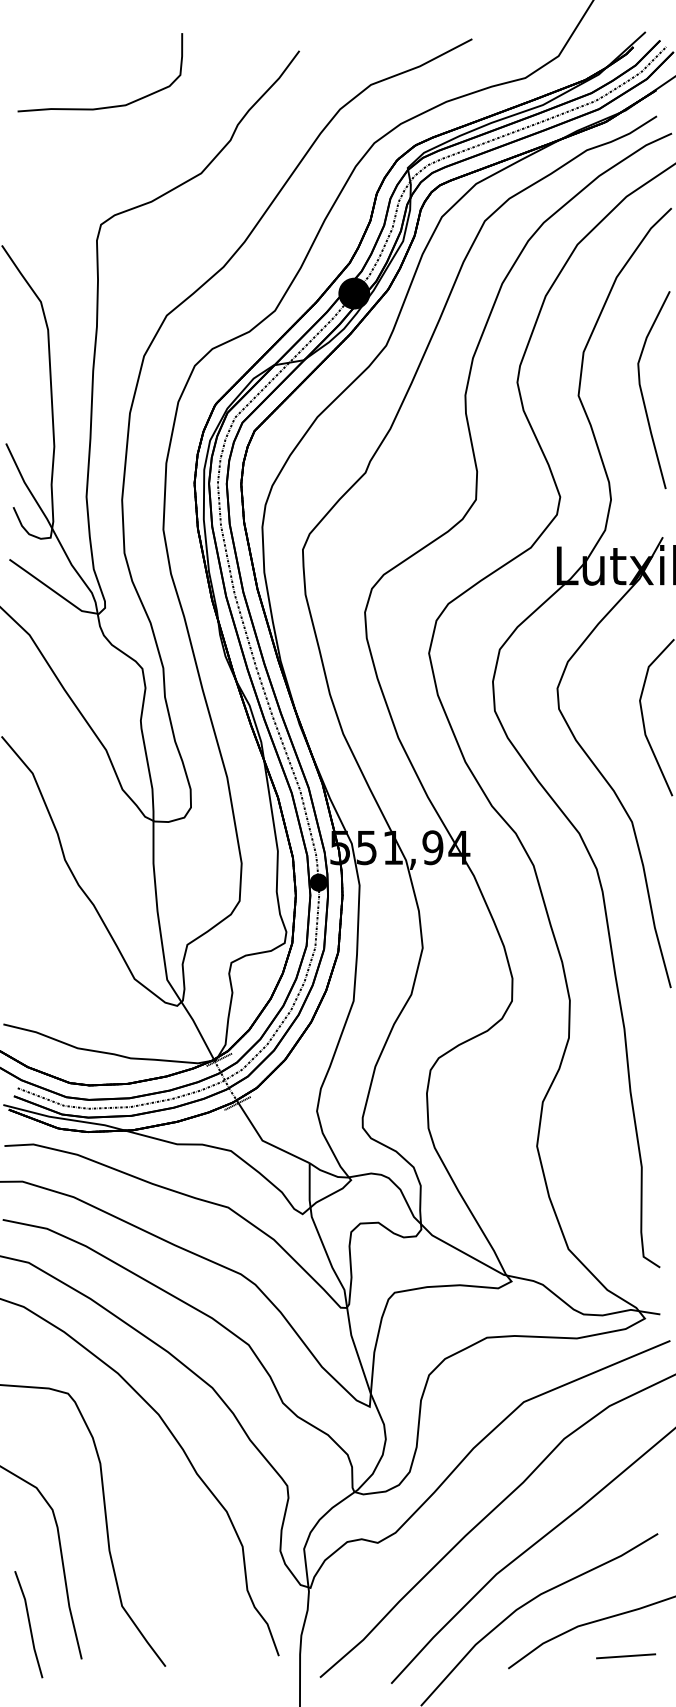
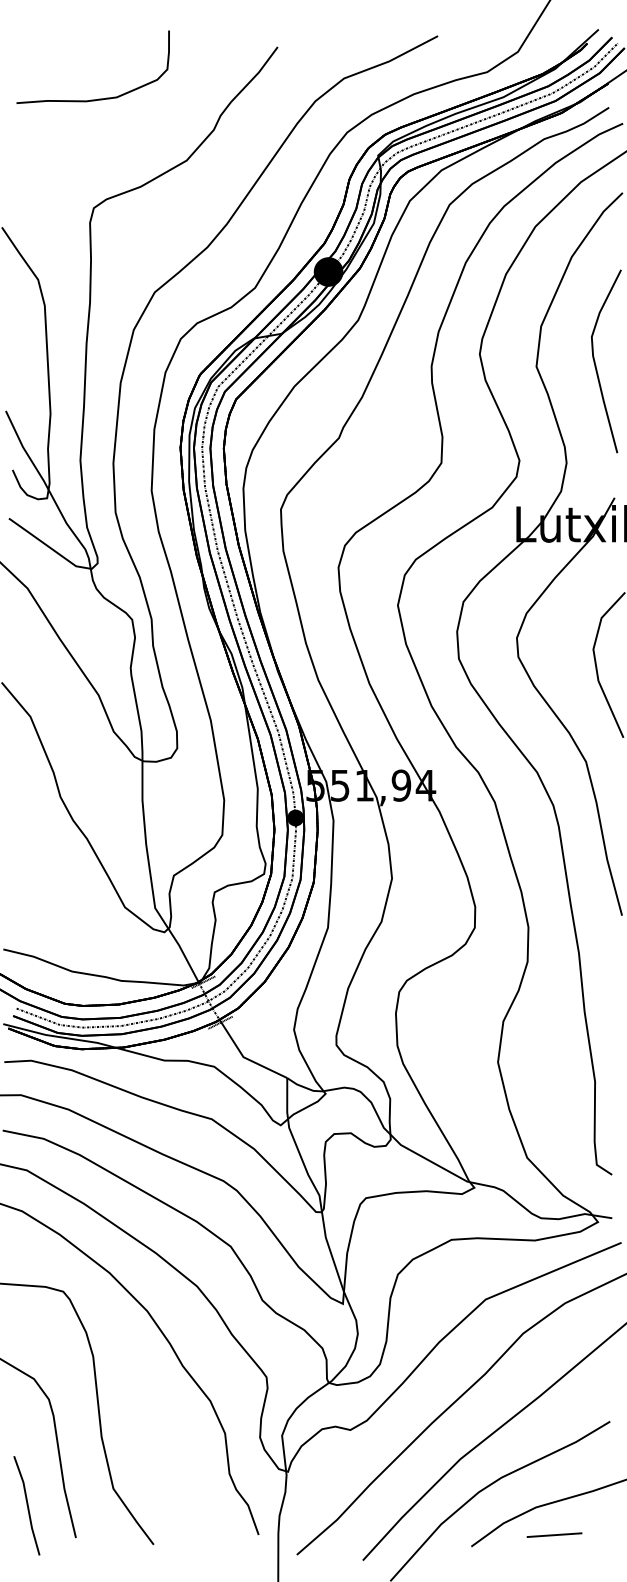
line: (626, 1655) -> (554, 1534), moved

